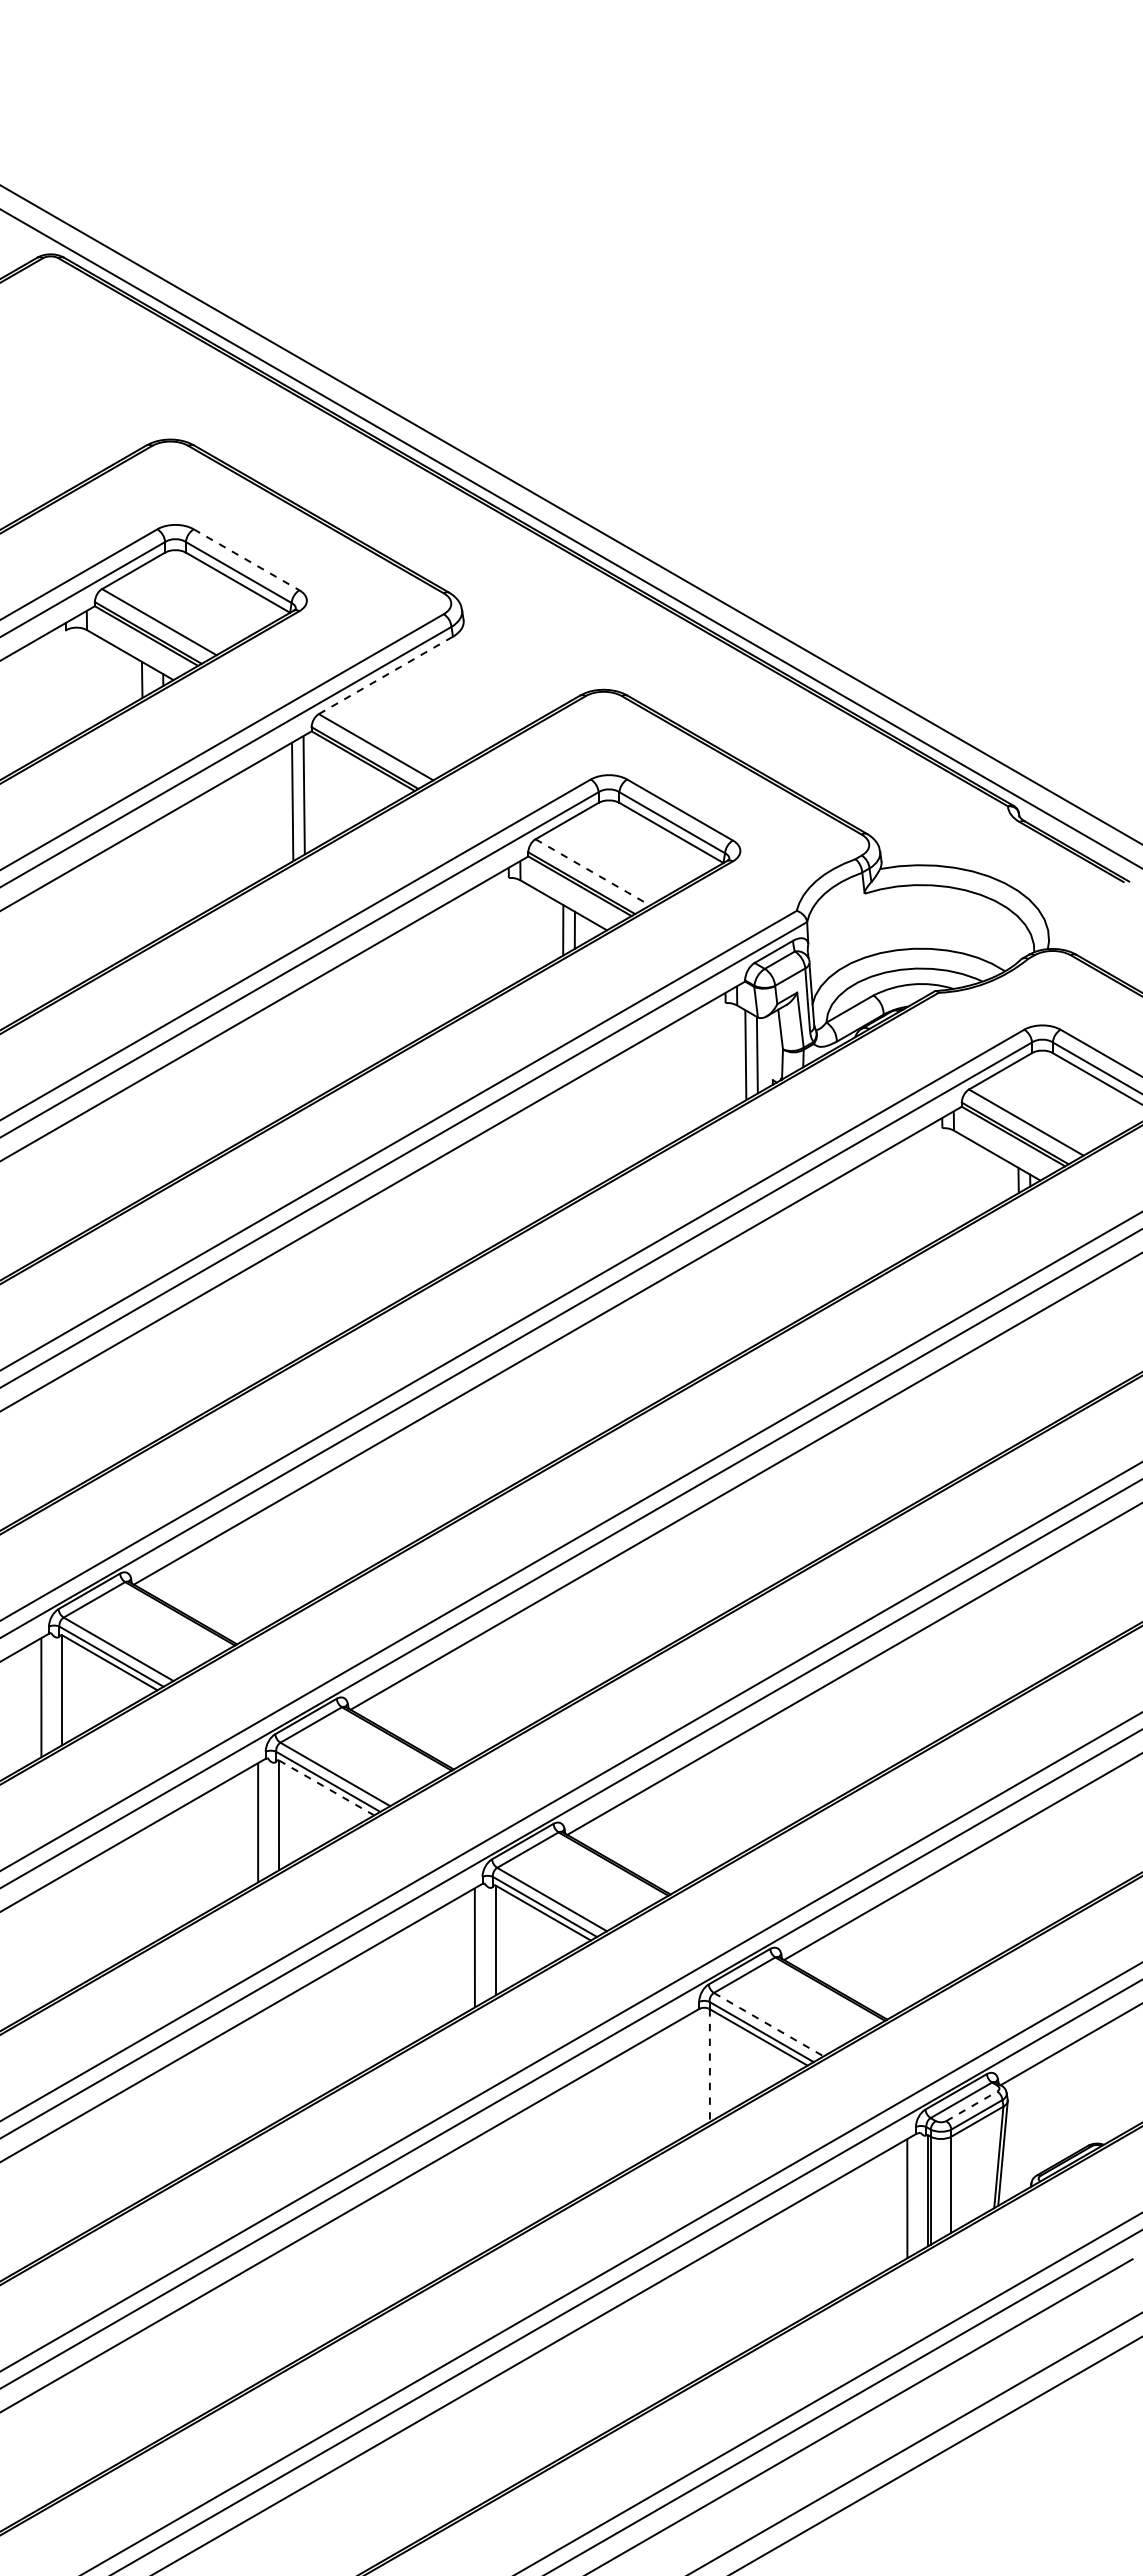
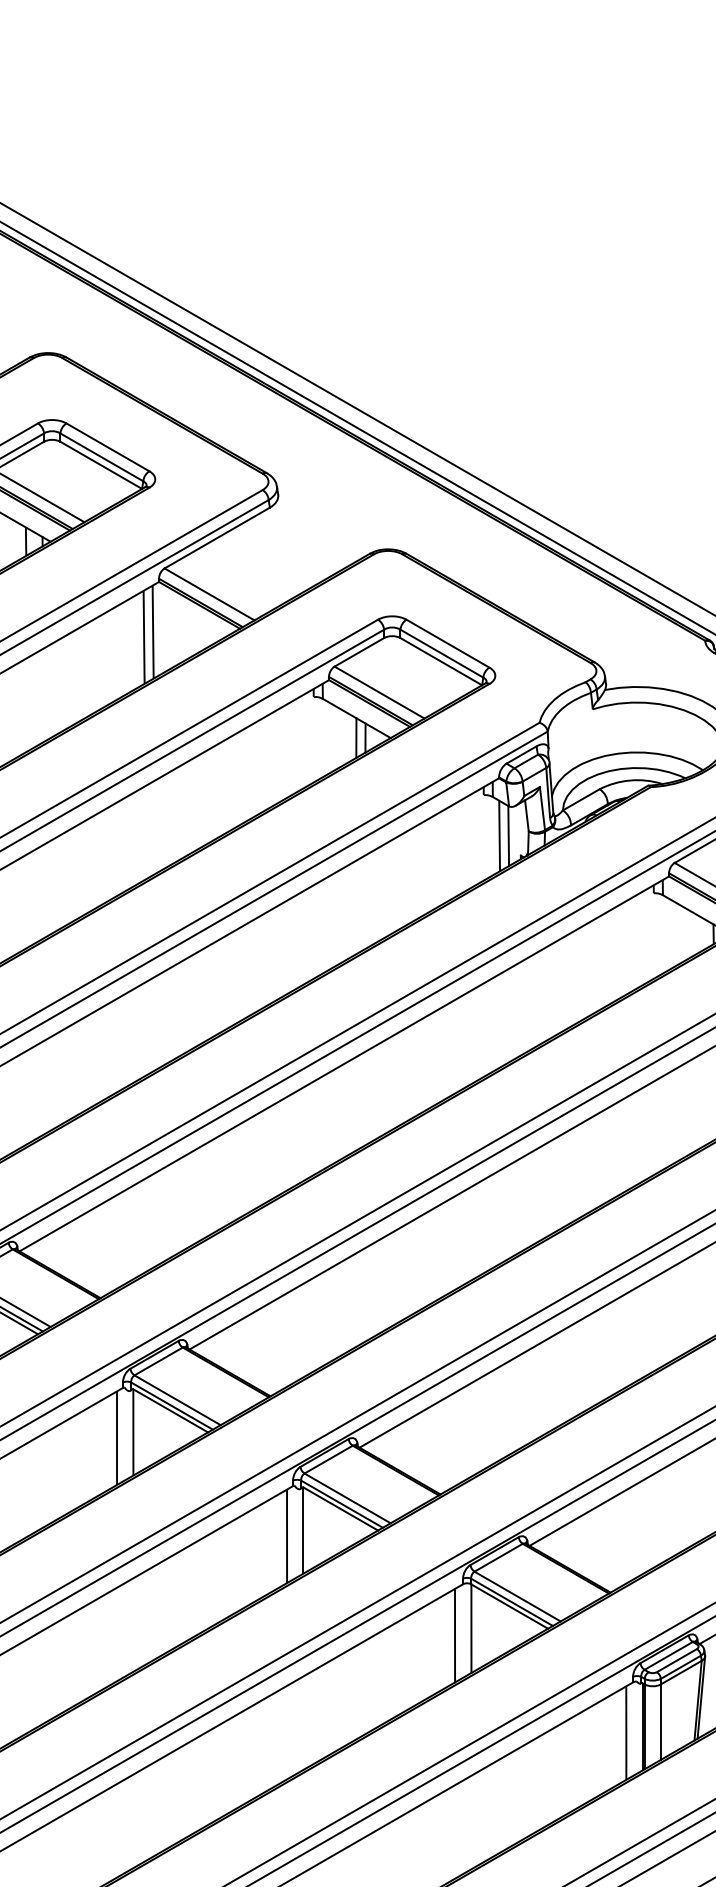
line: (246, 560) -> (107, 447), dashed -> solid
line: (386, 675) -> (217, 538), dashed -> solid
line: (593, 872) -> (380, 692), dashed -> solid
line: (326, 1787) -> (170, 1410), dashed -> solid
line: (769, 2024) -> (518, 1596), dashed -> solid
line: (709, 2066) -> (471, 1629), dashed -> solid
line: (688, 2074) -> (454, 1635), added
line: (971, 2106) -> (676, 1660), dashed -> solid

